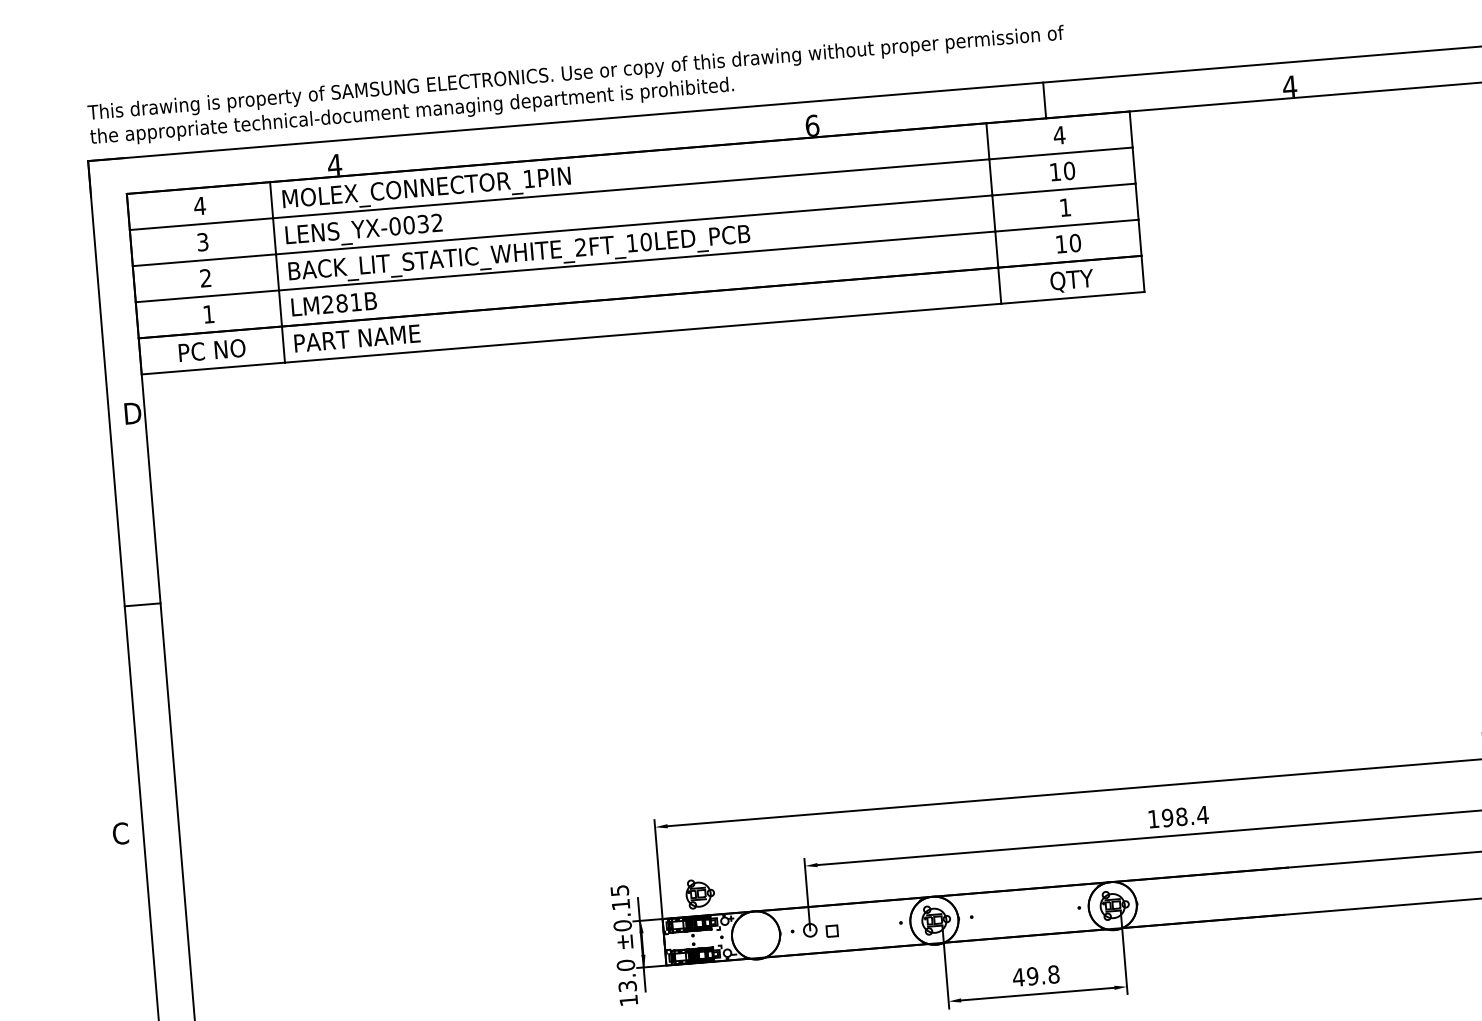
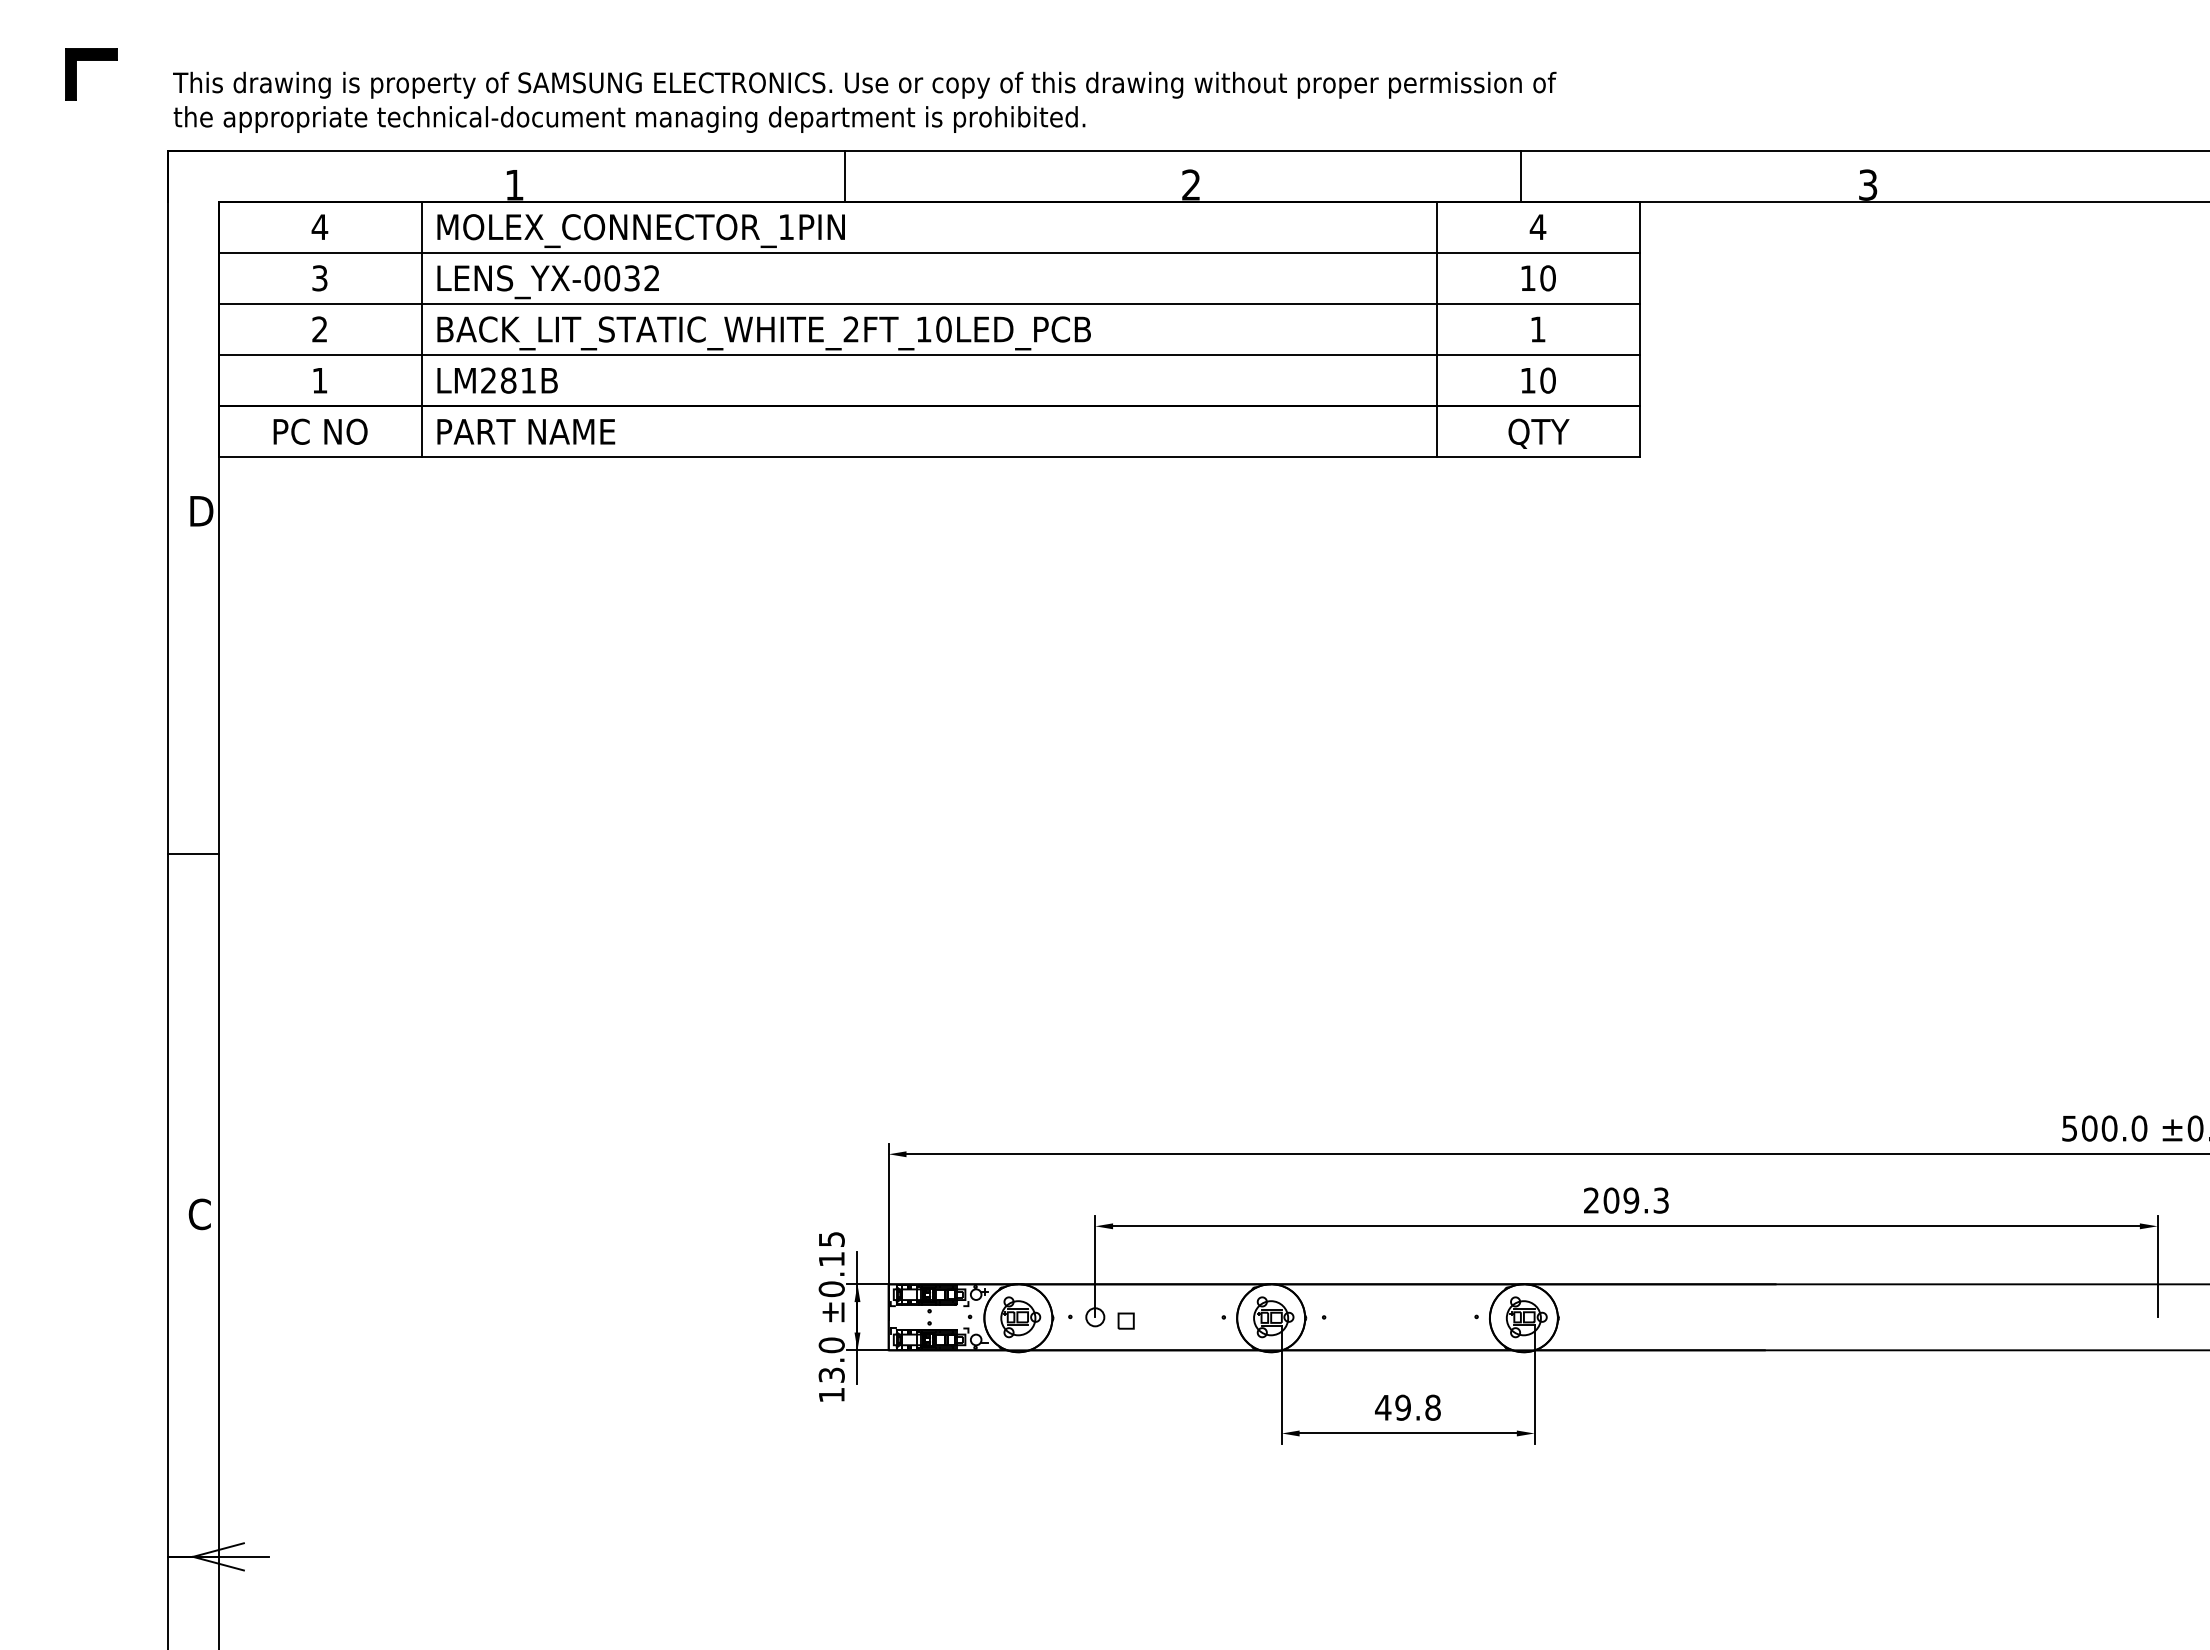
text: (1289, 86) -> (1867, 184), 4 -> 3
part: (29, 101) -> (91, 60), added
text: (812, 125) -> (1191, 184), 6 -> 2
line: (567, 139) -> (844, 175), added
text: (334, 165) -> (514, 185), 4 -> 1
line: (142, 604) -> (192, 853), moved
text: (1178, 817) -> (1626, 1200), 198.4 -> 209.3
text: (120, 833) -> (199, 1214), moved
part: (700, 894) -> (1020, 1317), moved

